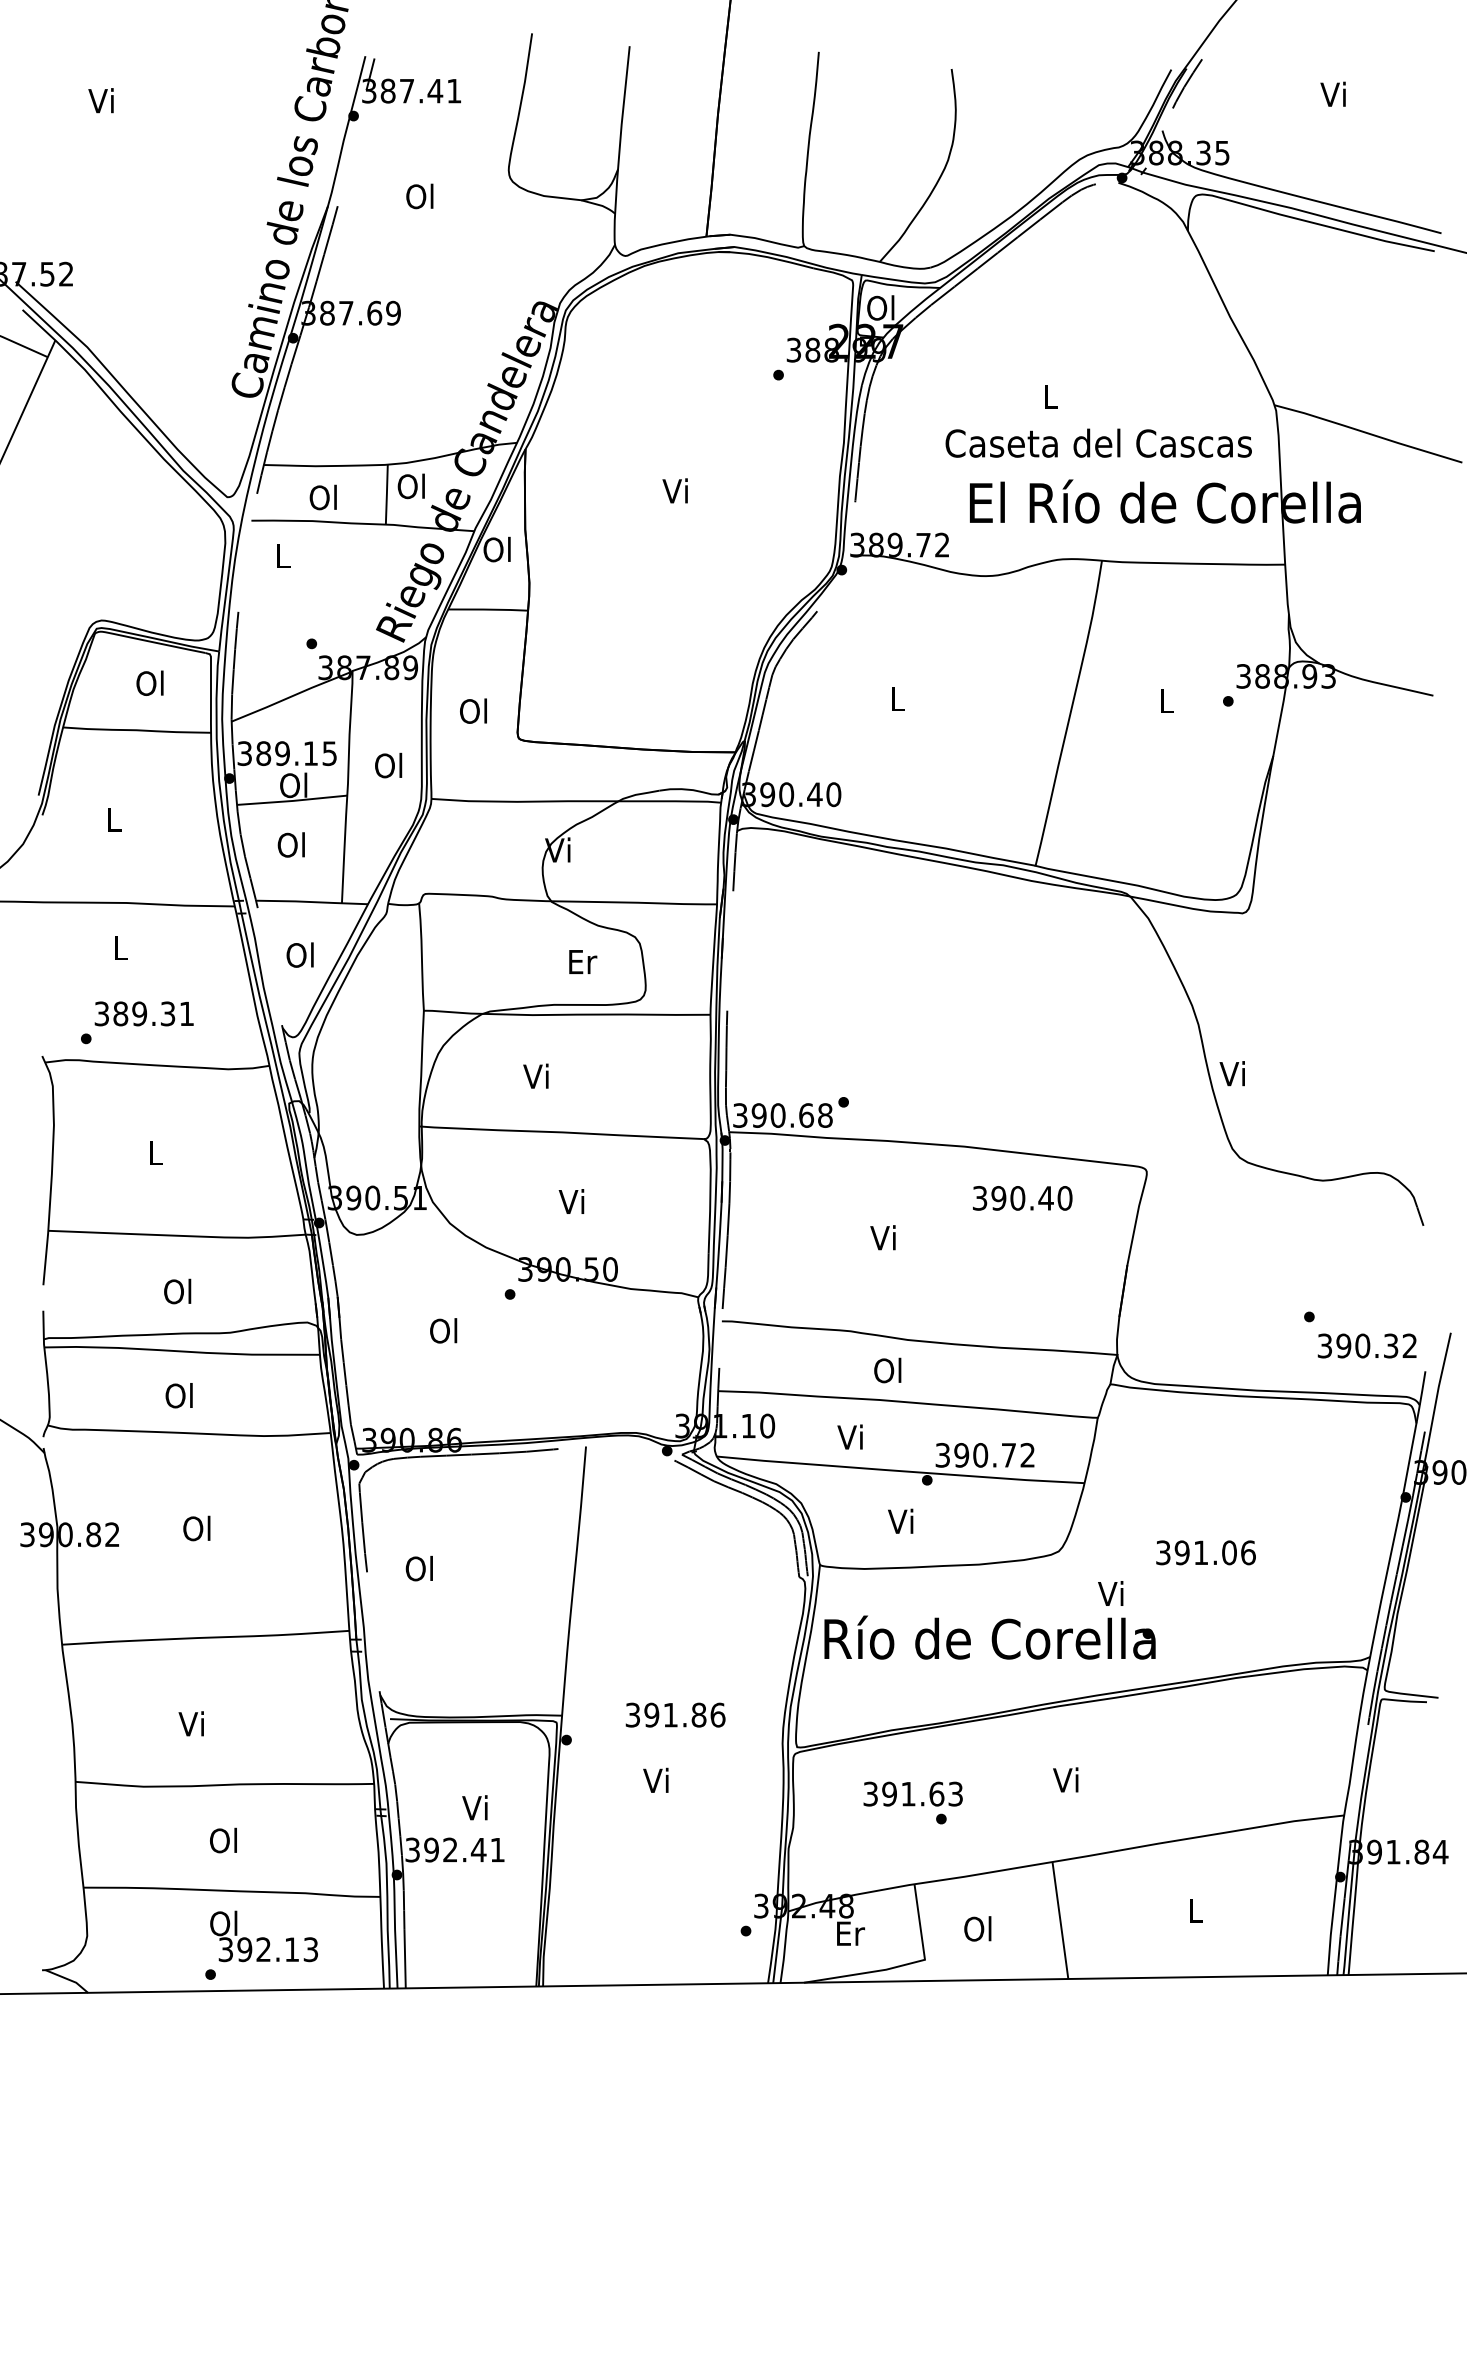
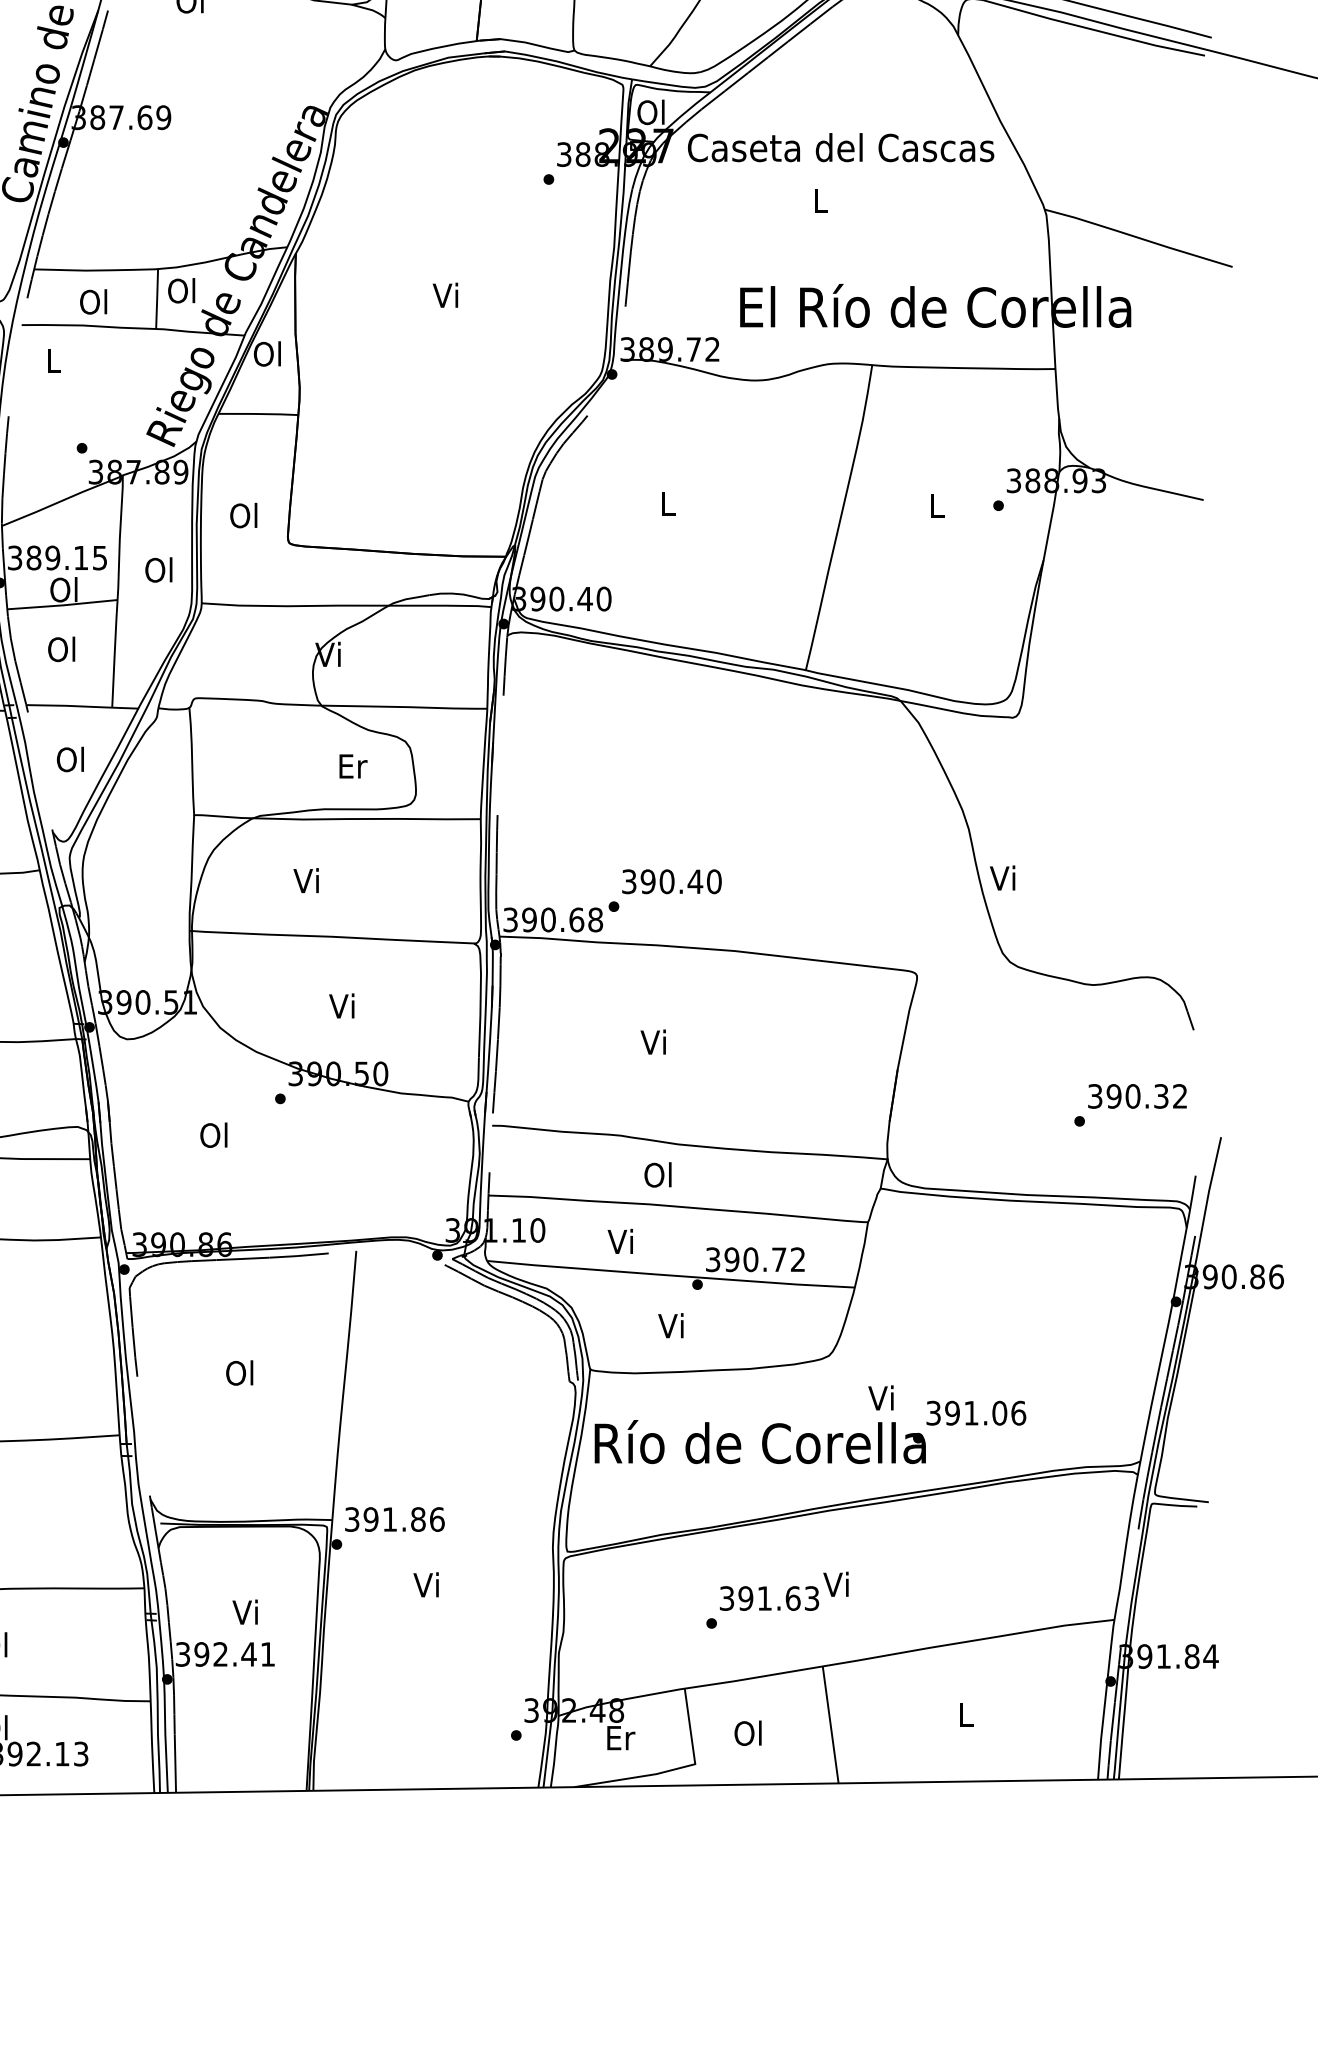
text: (1098, 442) -> (840, 146), moved
text: (1022, 1198) -> (671, 881), moved
text: (1366, 1345) -> (1136, 1095), moved
text: (1205, 1552) -> (975, 1412), moved
text: (418, 1568) -> (238, 1372), moved
text: (675, 1714) -> (394, 1518), moved
text: (912, 1793) -> (768, 1597), moved

